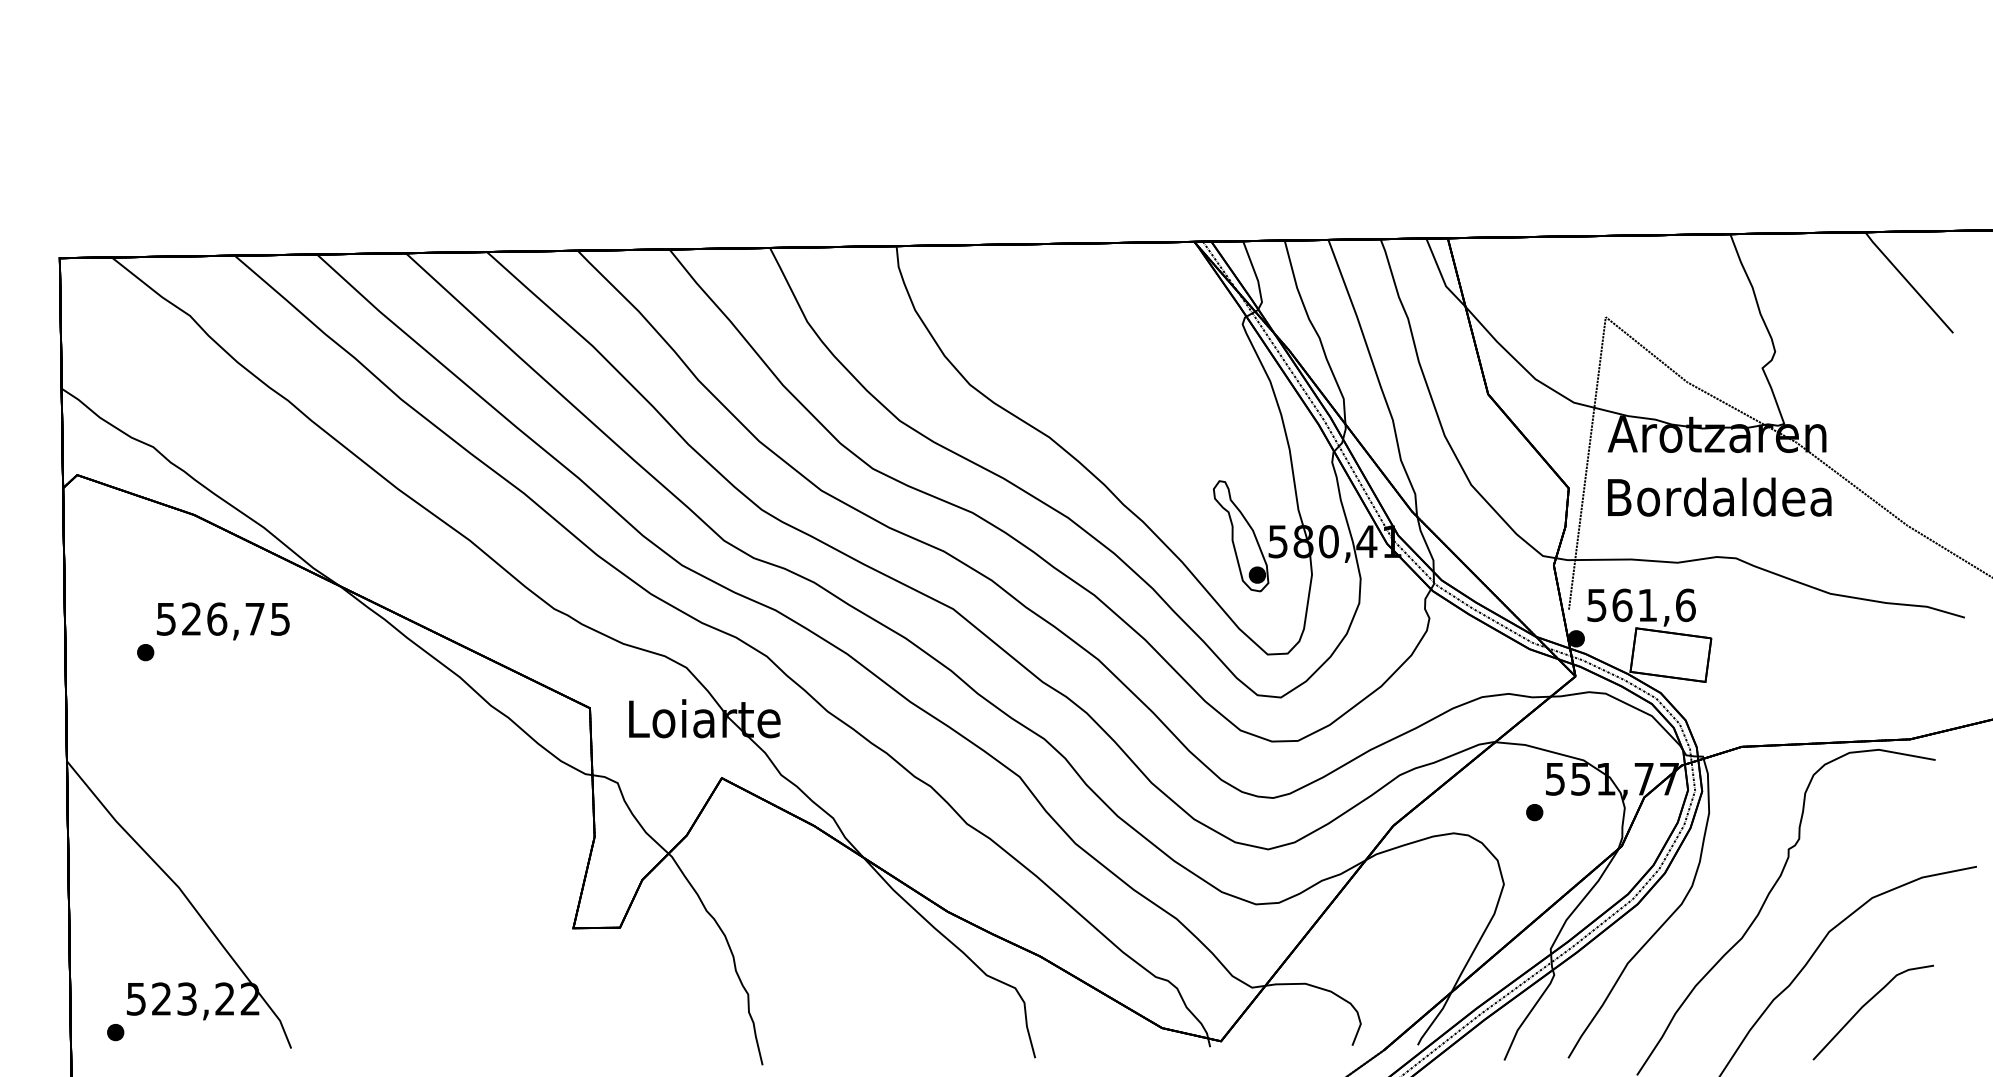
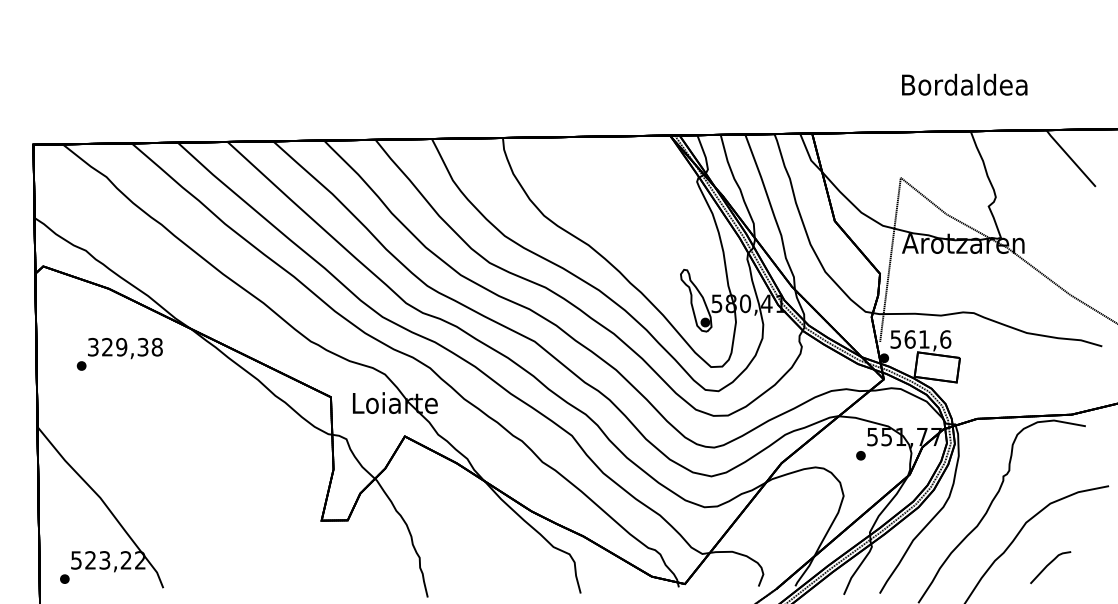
text: (1719, 496) -> (964, 84), moved
text: (223, 617) -> (125, 346), 526,75 -> 329,38
part: (1872, 1011) -> (1050, 567), size x0.6

